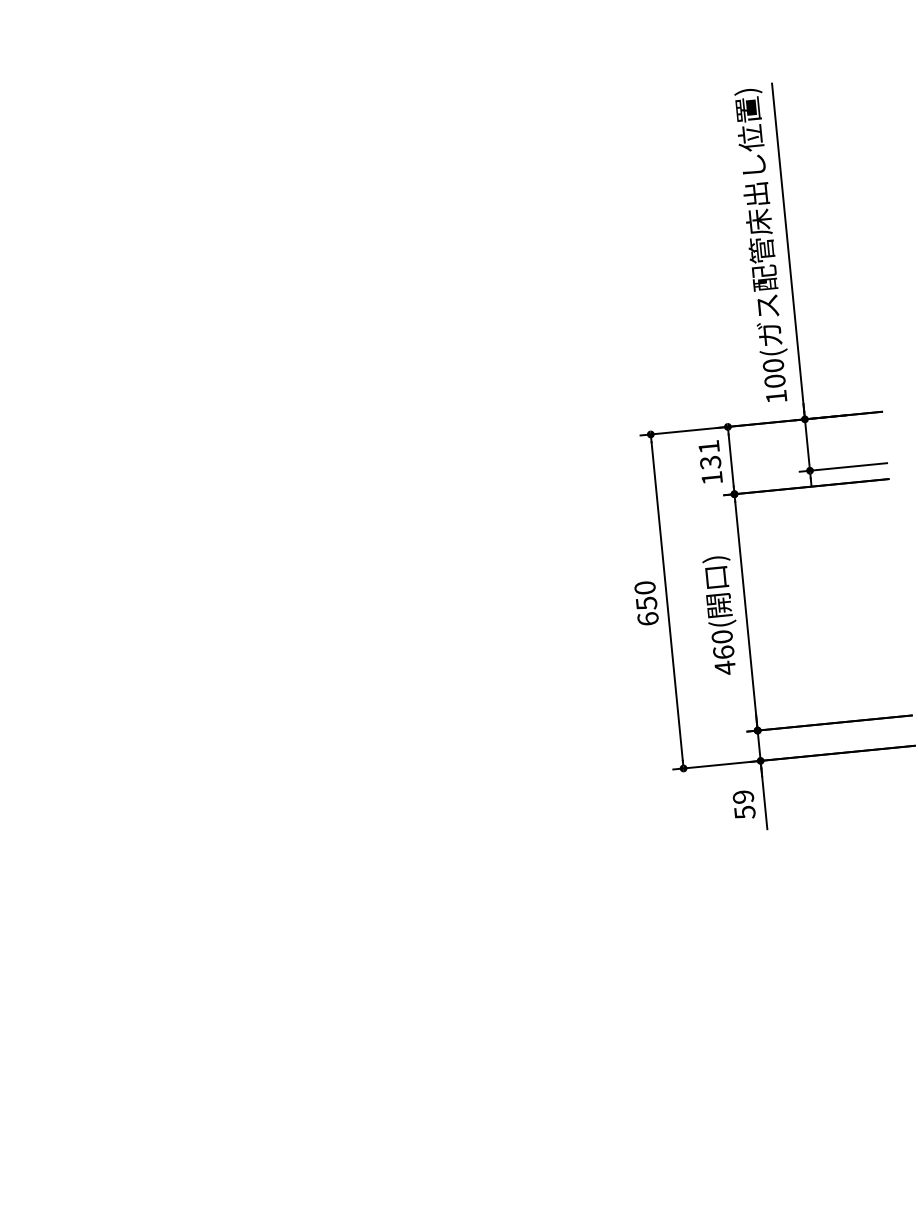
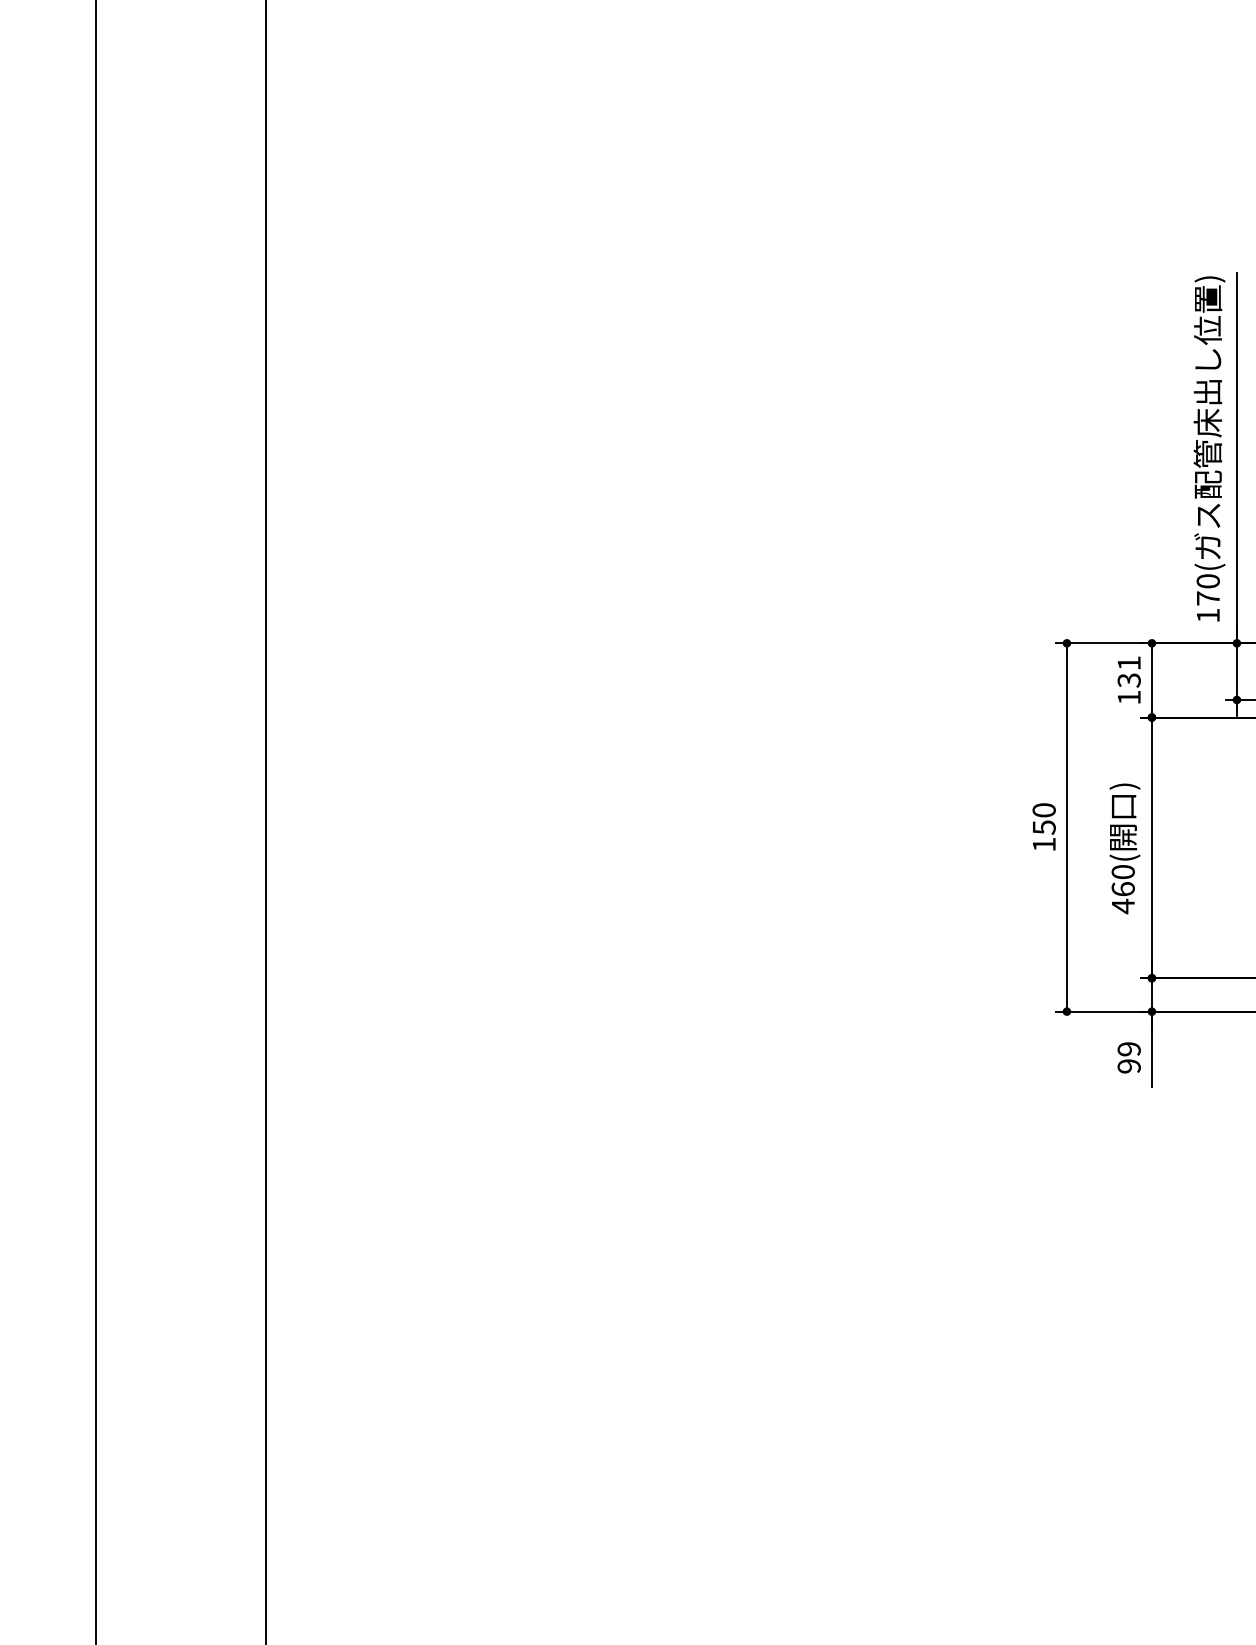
text: (774, 381) -> (1207, 598), 100 -> 170
text: (647, 618) -> (1043, 844), 650 -> 150
text: (744, 812) -> (1128, 1066), 59 -> 99

